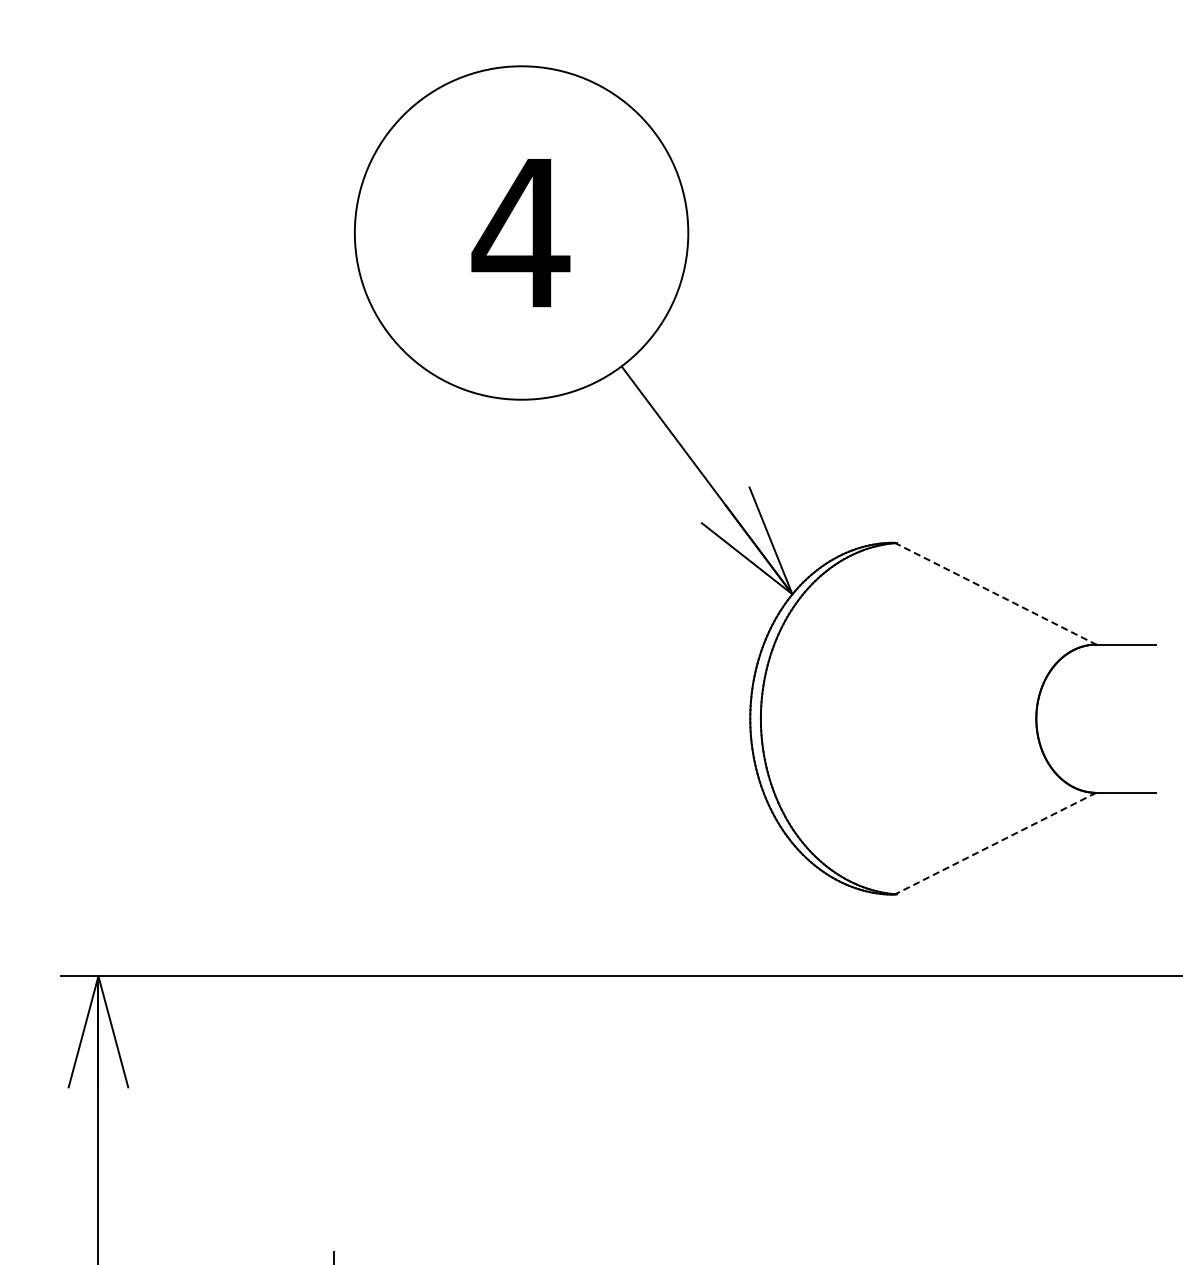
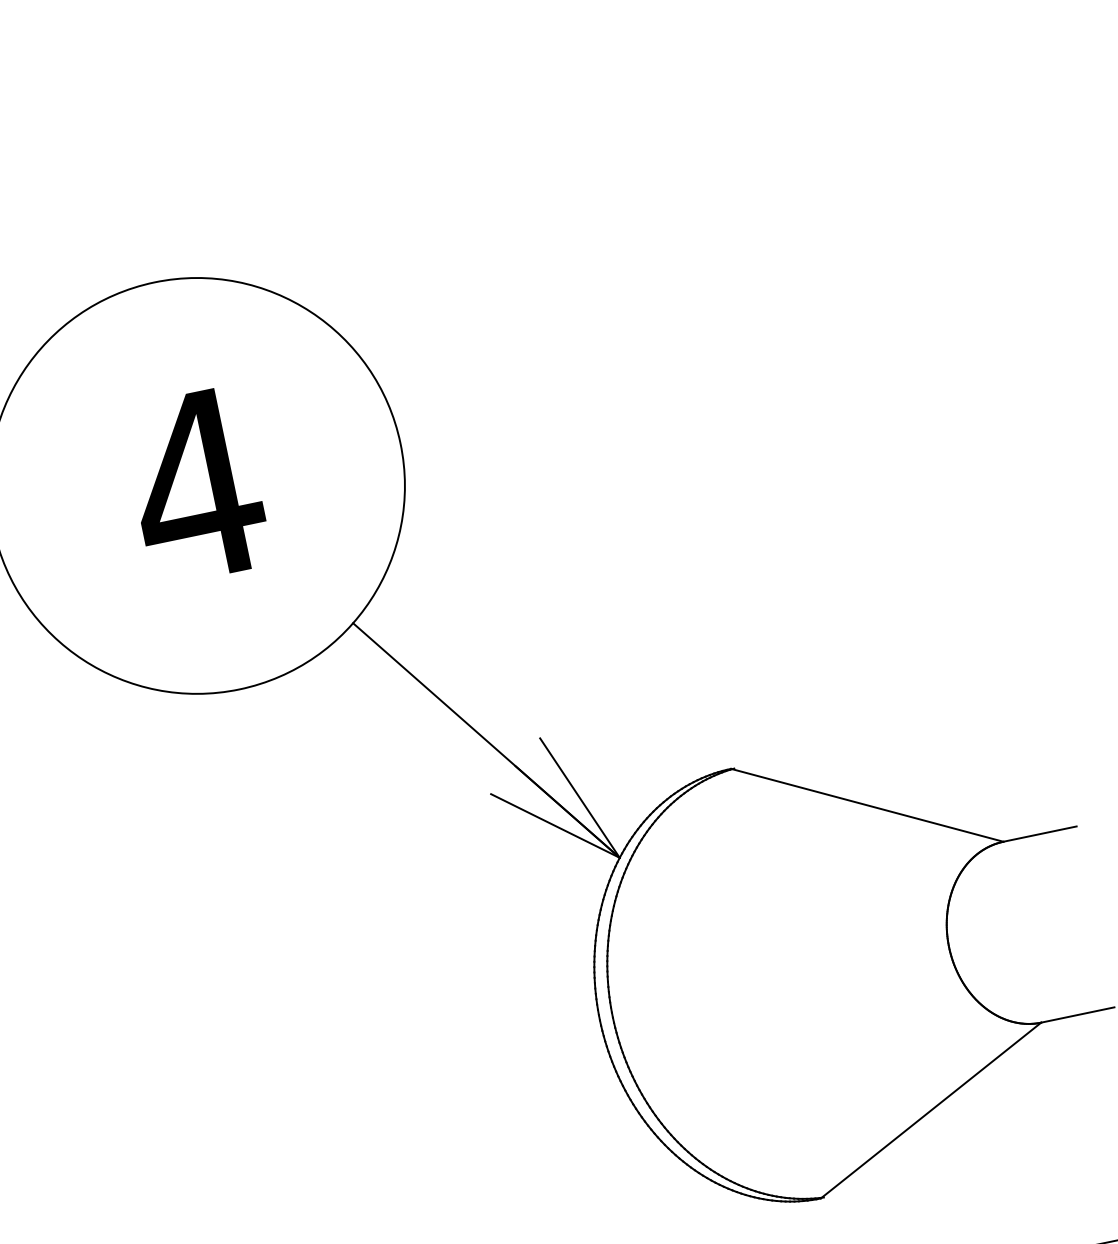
line: (995, 593) -> (867, 805), dashed -> solid
line: (994, 843) -> (929, 1110), dashed -> solid

